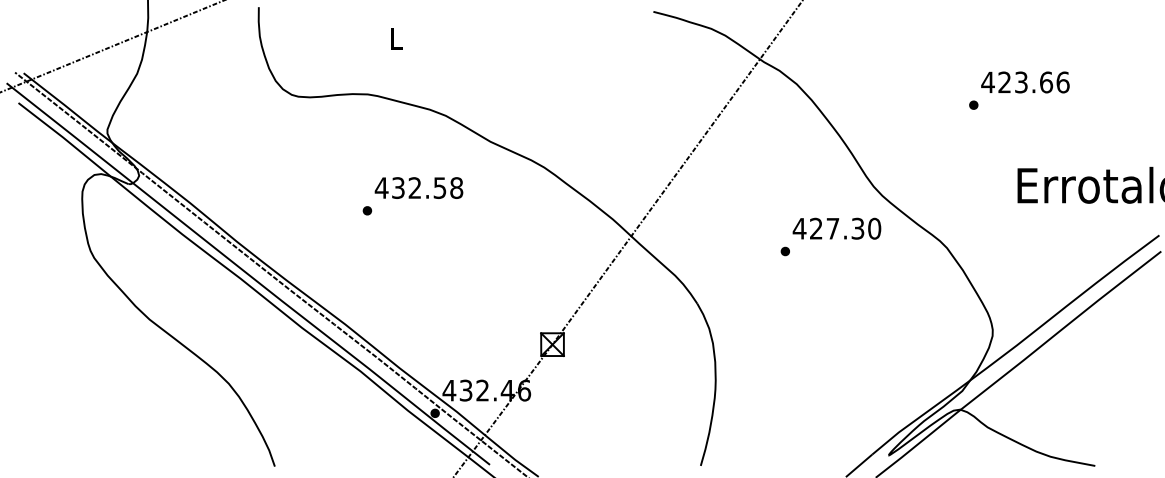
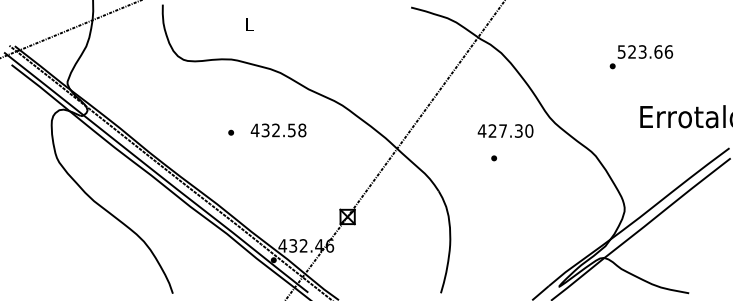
text: (987, 81) -> (621, 51), 423.66 -> 523.66
text: (418, 188) -> (278, 130), moved
text: (836, 227) -> (505, 130), moved

